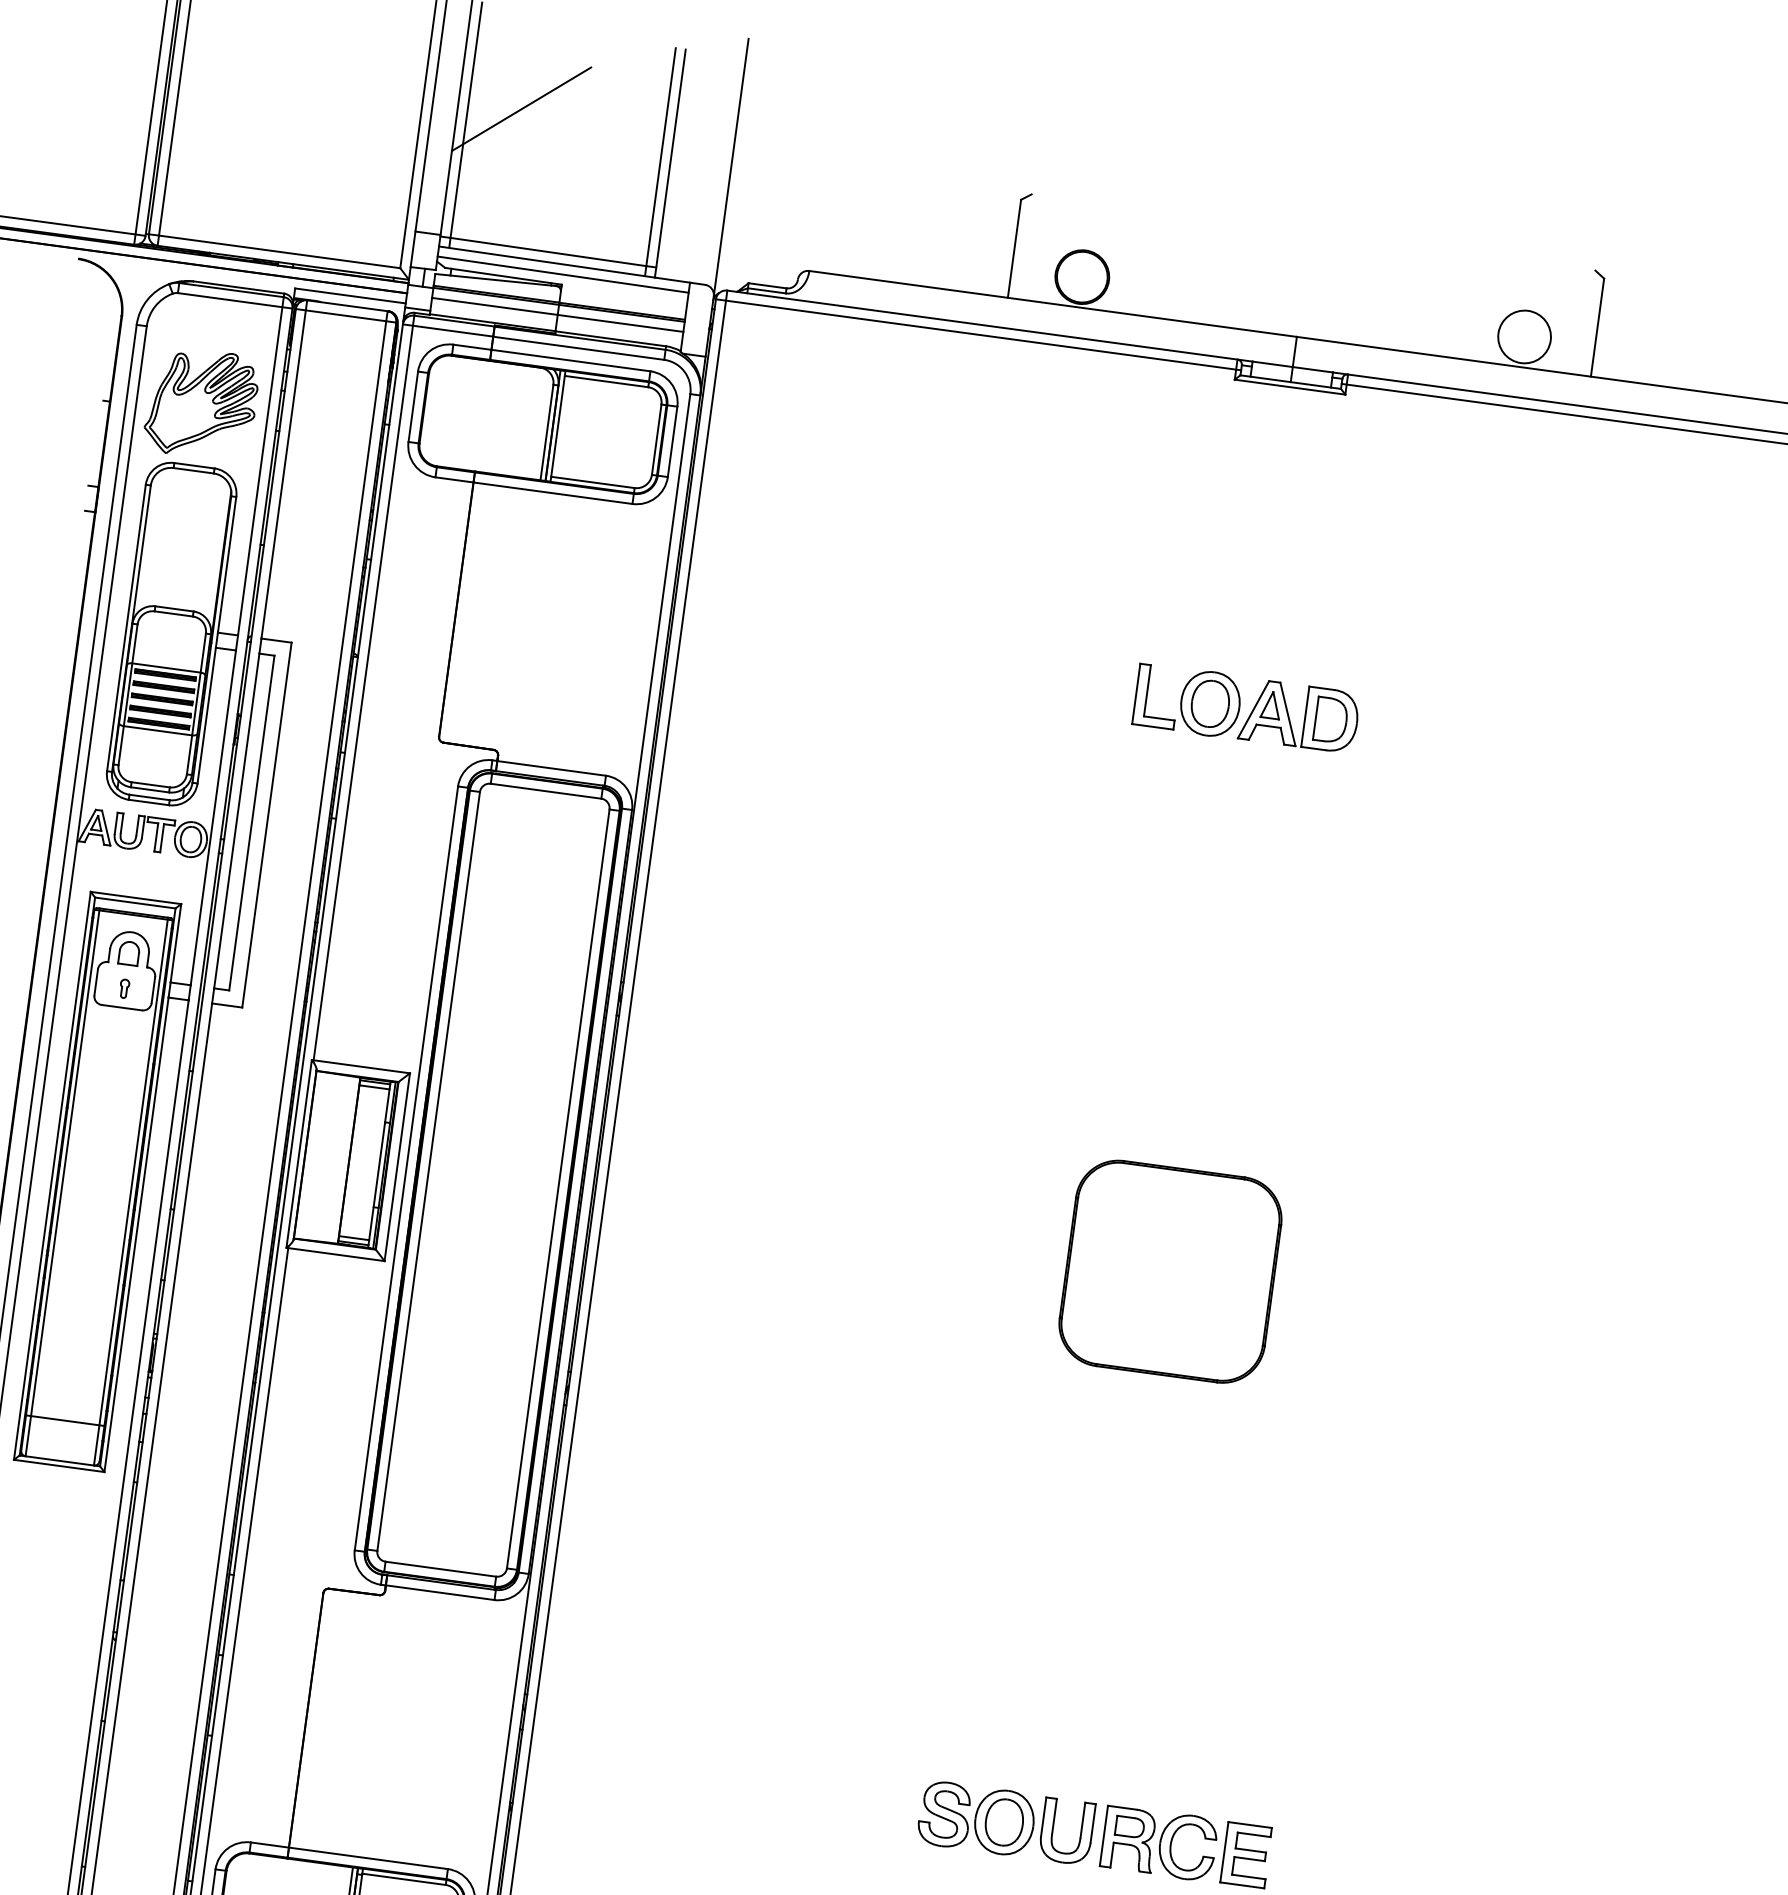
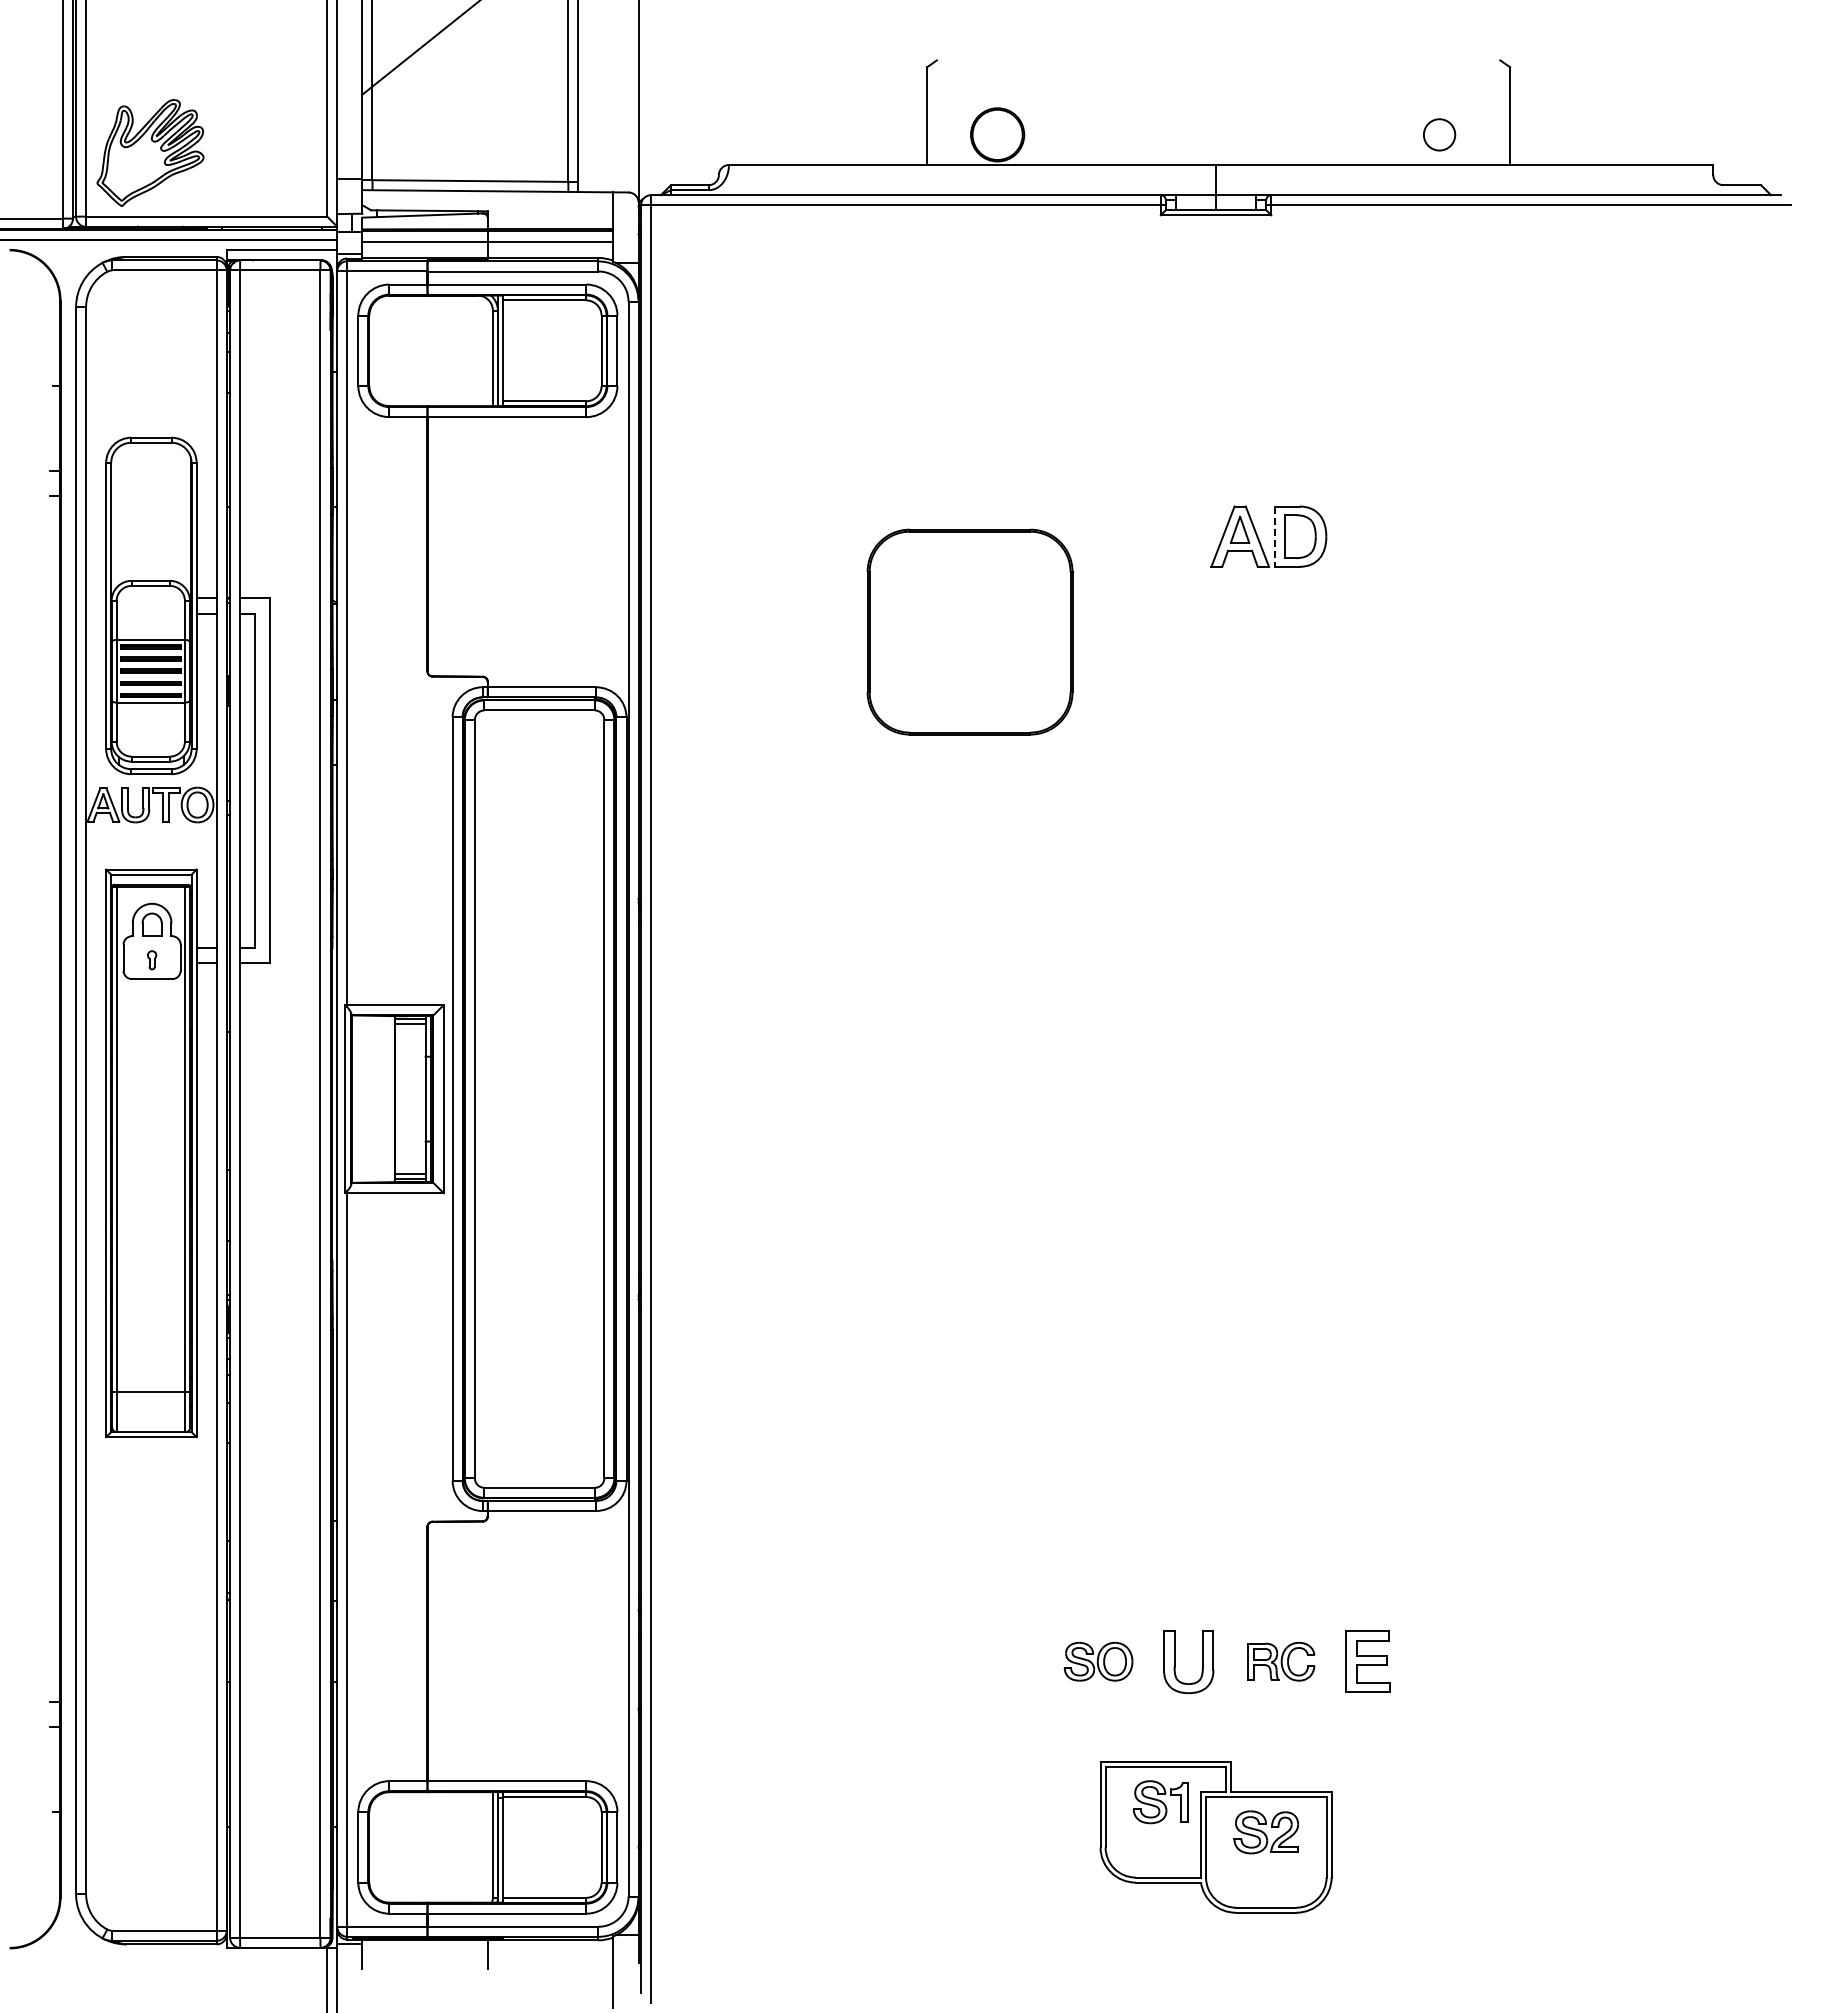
line: (562, 274) -> (487, 201), removed
circle: (1524, 336) -> (1439, 134), size x0.6
part: (201, 403) -> (150, 152), moved
part: (1187, 700) -> (1157, 536), removed
line: (1304, 717) -> (1274, 537), solid -> dashed
part: (1169, 1271) -> (969, 631), moved
part: (976, 1818) -> (1098, 1661), size x0.6
part: (1159, 1843) -> (1281, 1661), size x0.6

